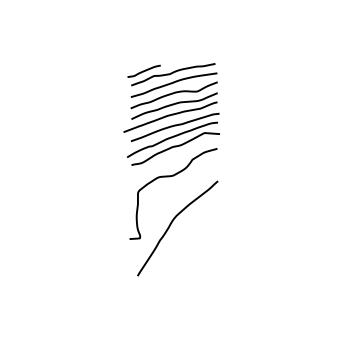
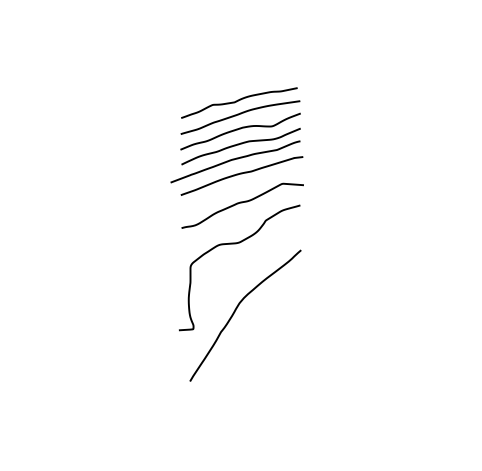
curve: (143, 71) -> (198, 98), removed
curve: (172, 137) -> (238, 190), removed

